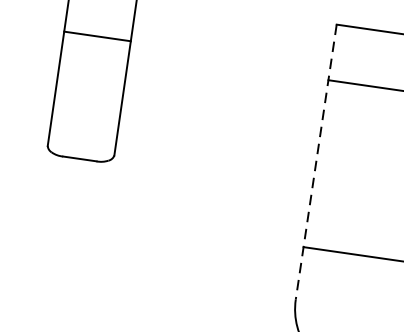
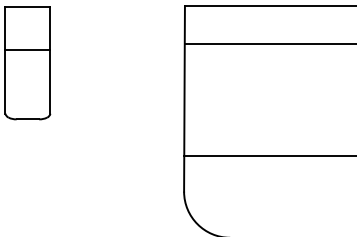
line: (96, 36) -> (27, 49), moved
line: (316, 161) -> (184, 98), dashed -> solid

